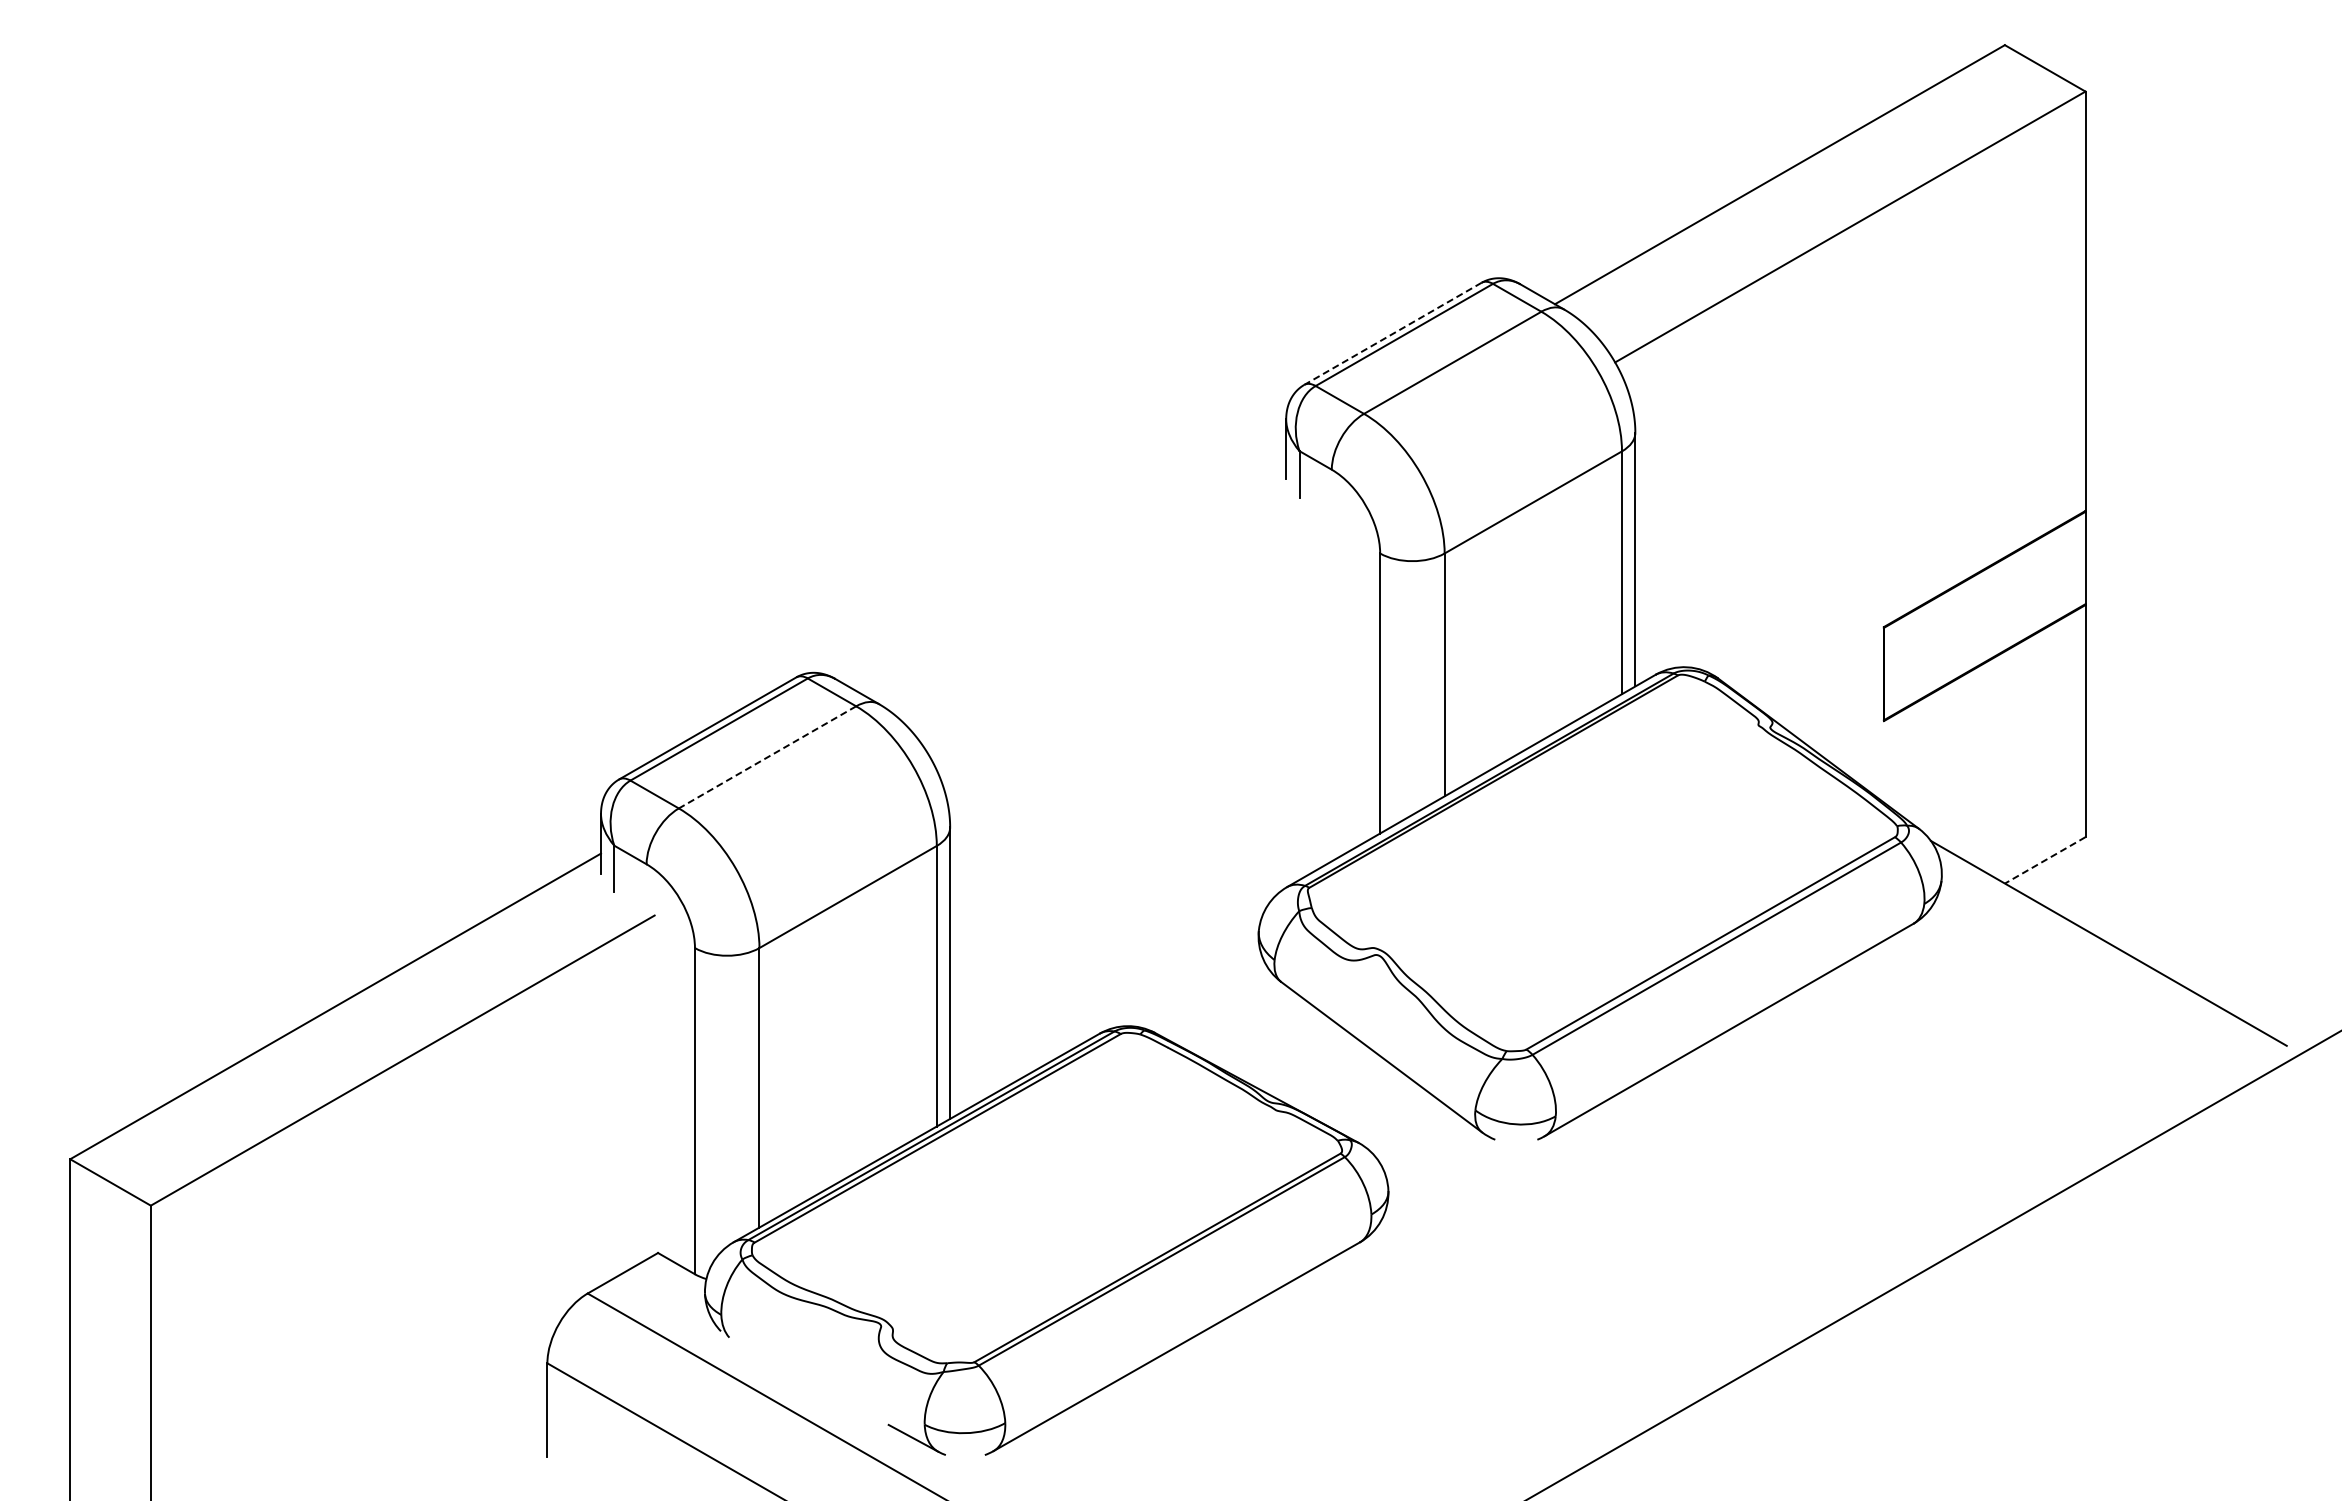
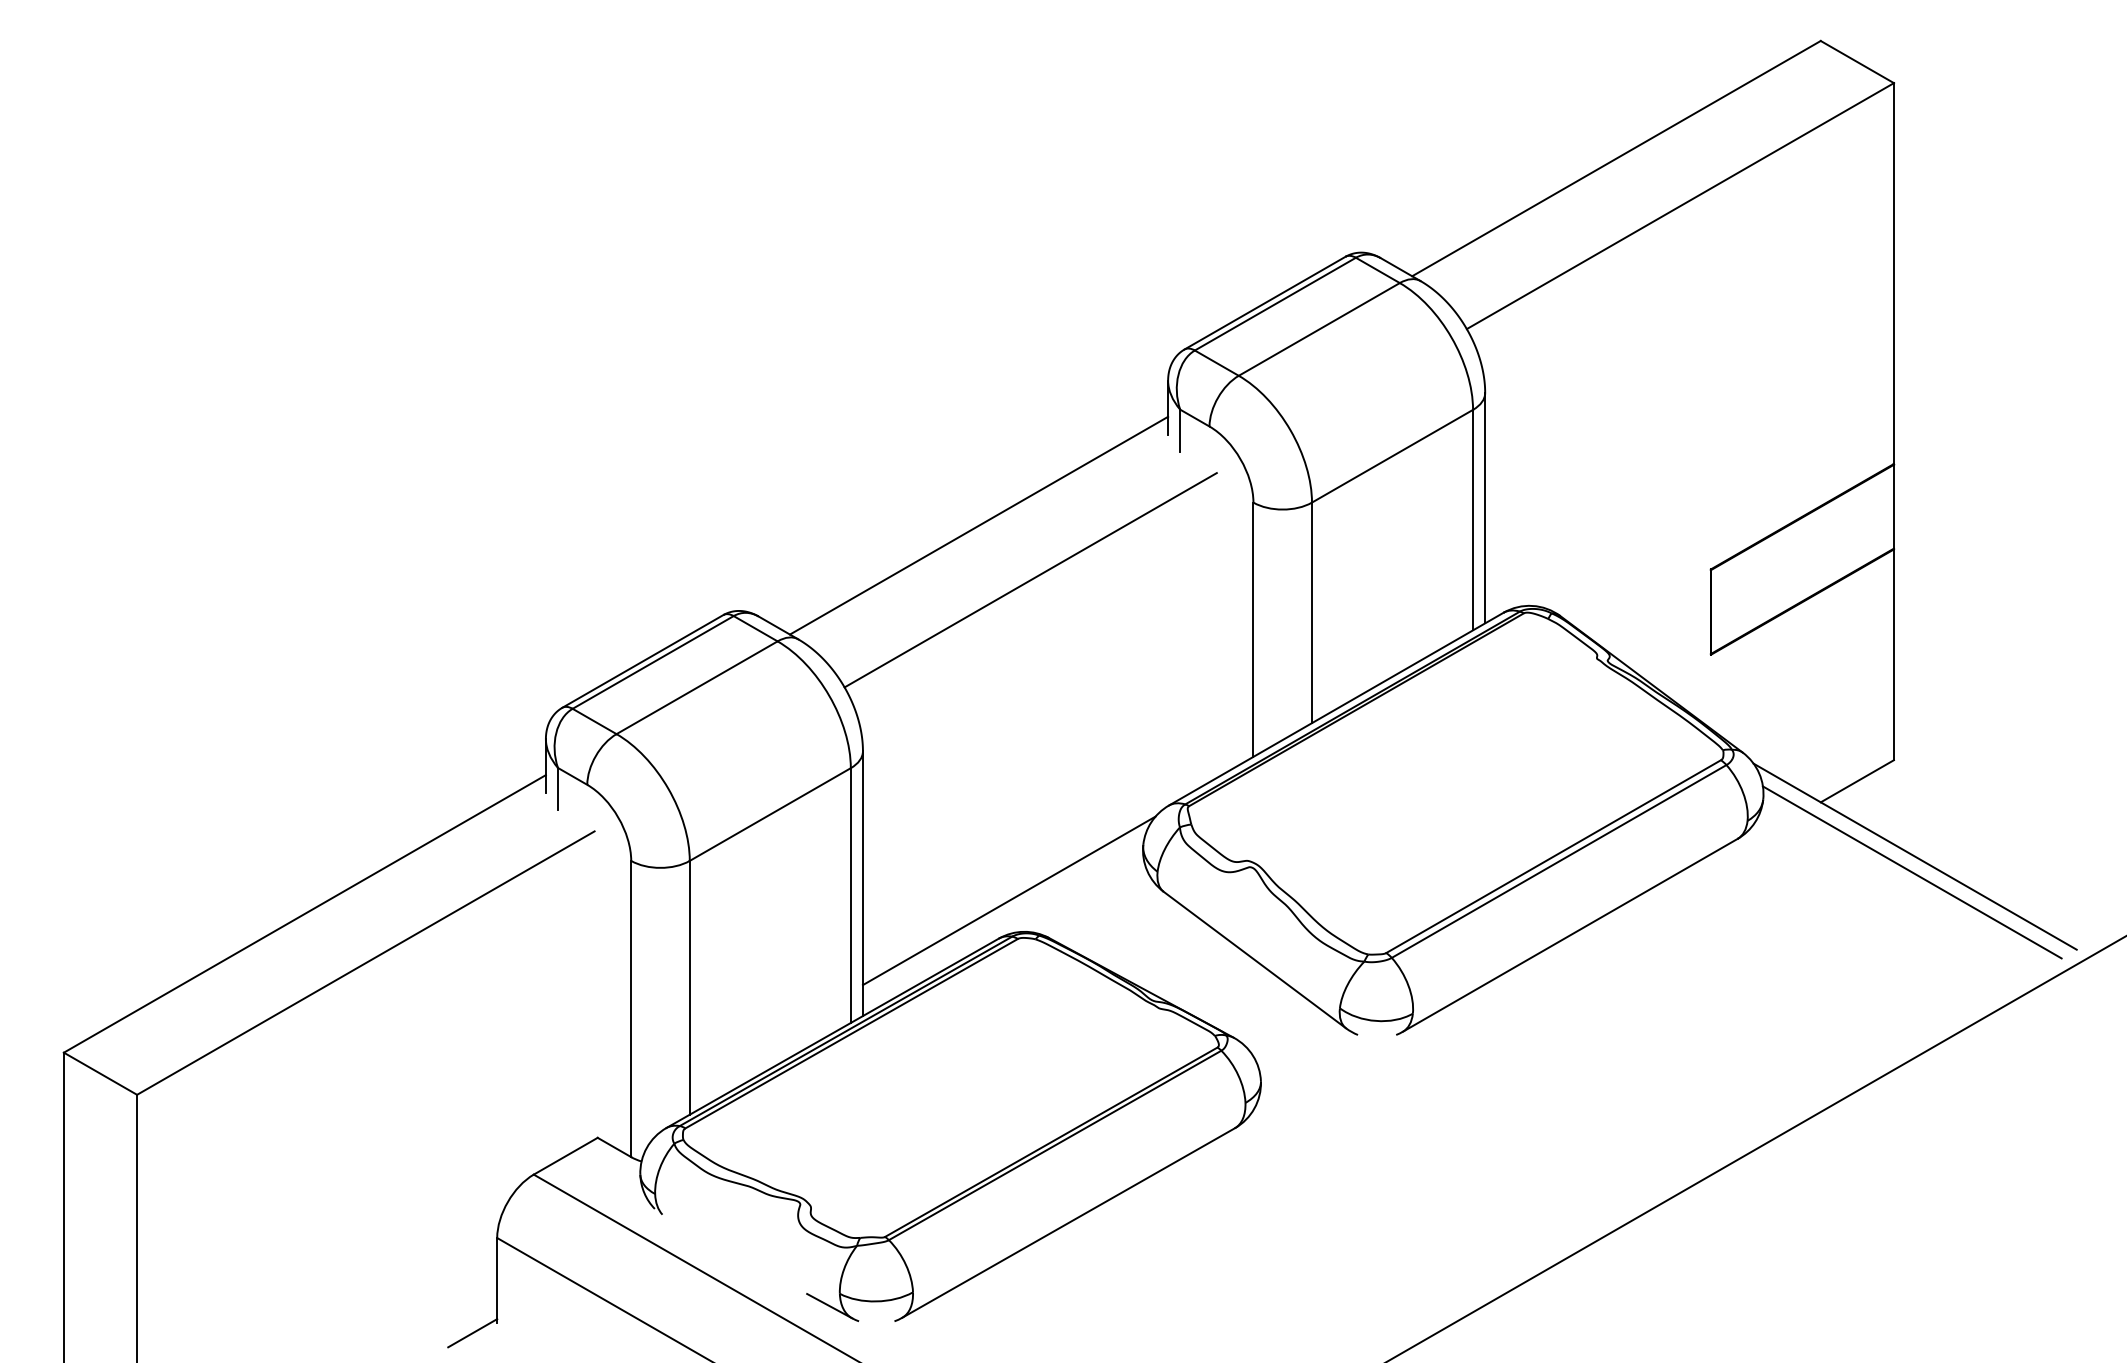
line: (1392, 334) -> (1264, 303), dashed -> solid
line: (1077, 578) -> (978, 525), added
line: (1134, 638) -> (1030, 579), added
line: (767, 757) -> (697, 687), dashed -> solid
line: (2044, 860) -> (1856, 781), dashed -> solid
line: (2105, 960) -> (1912, 872), added
line: (1111, 991) -> (1009, 900), added
line: (520, 1467) -> (472, 1332), added

